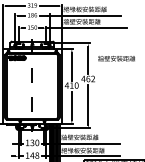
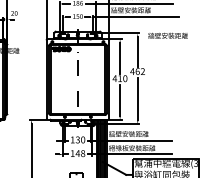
text: (116, 58) -> (167, 35), moved

